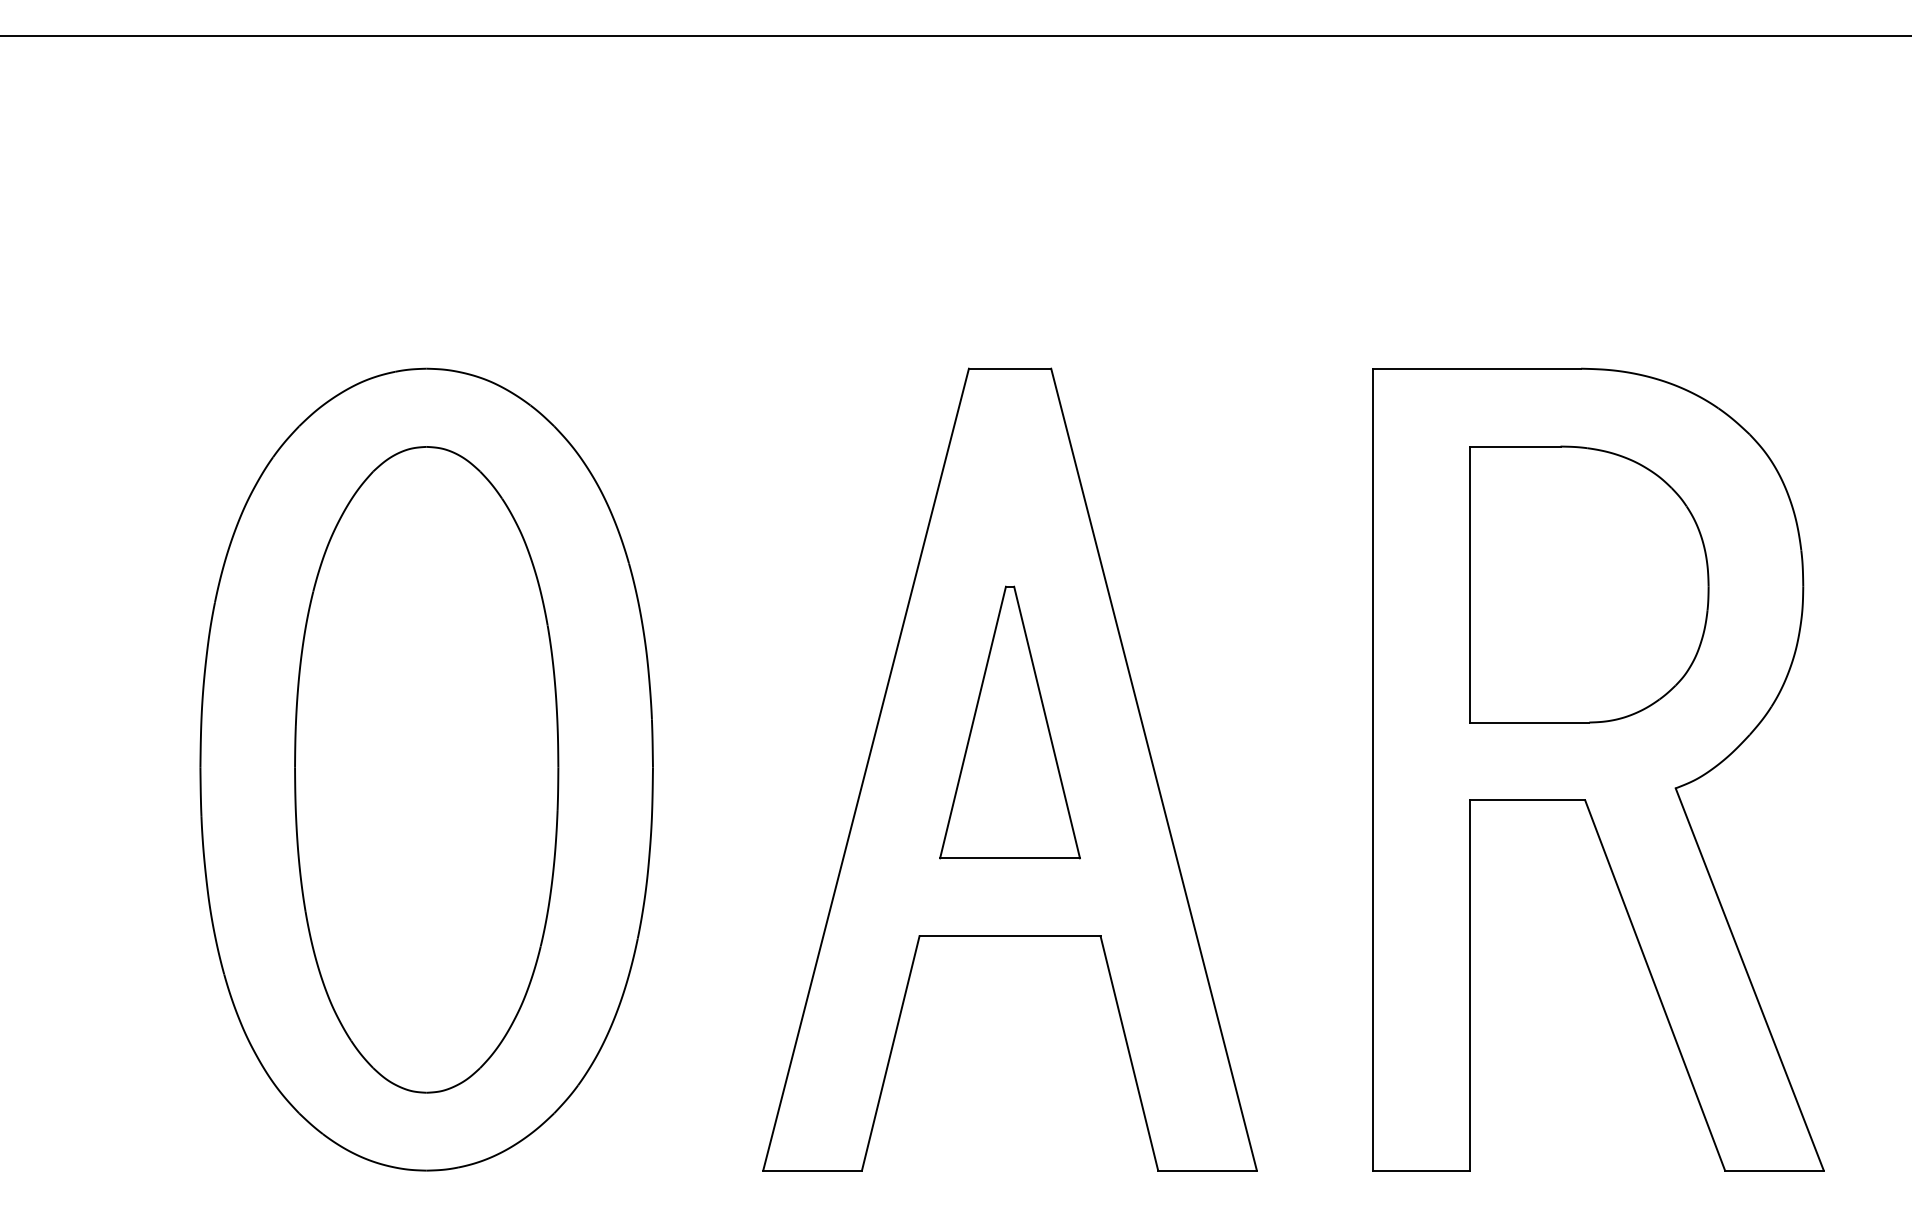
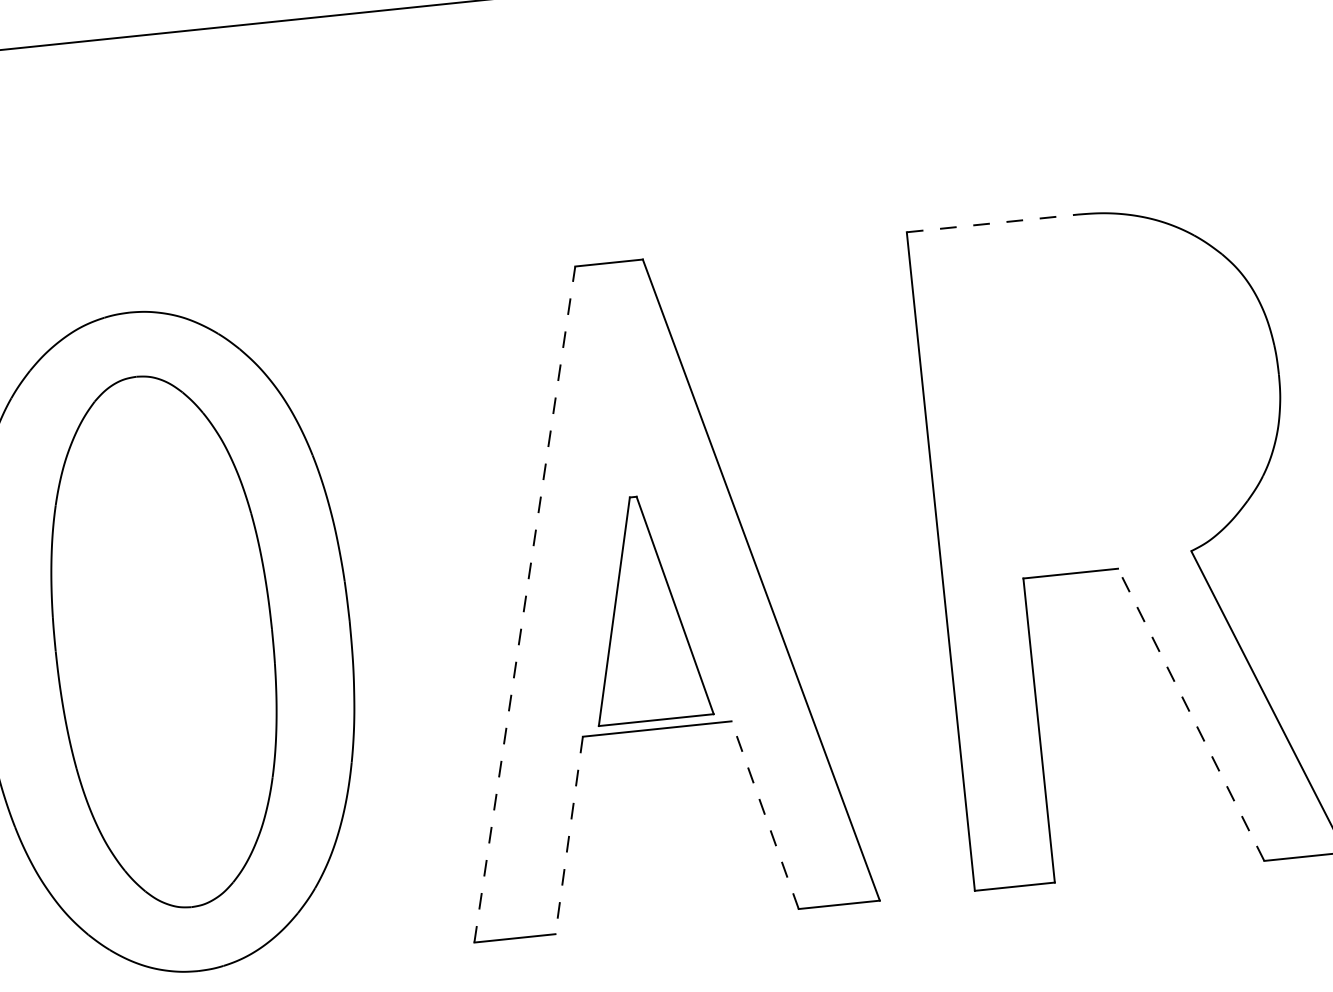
line: (1477, 368) -> (992, 223), solid -> dashed
part: (1589, 584) -> (1103, 391), removed
part: (1009, 722) -> (644, 608), moved
line: (866, 769) -> (525, 604), solid -> dashed
line: (1655, 985) -> (1191, 714), solid -> dashed
line: (890, 1053) -> (568, 835), solid -> dashed
line: (1129, 1053) -> (765, 815), solid -> dashed

